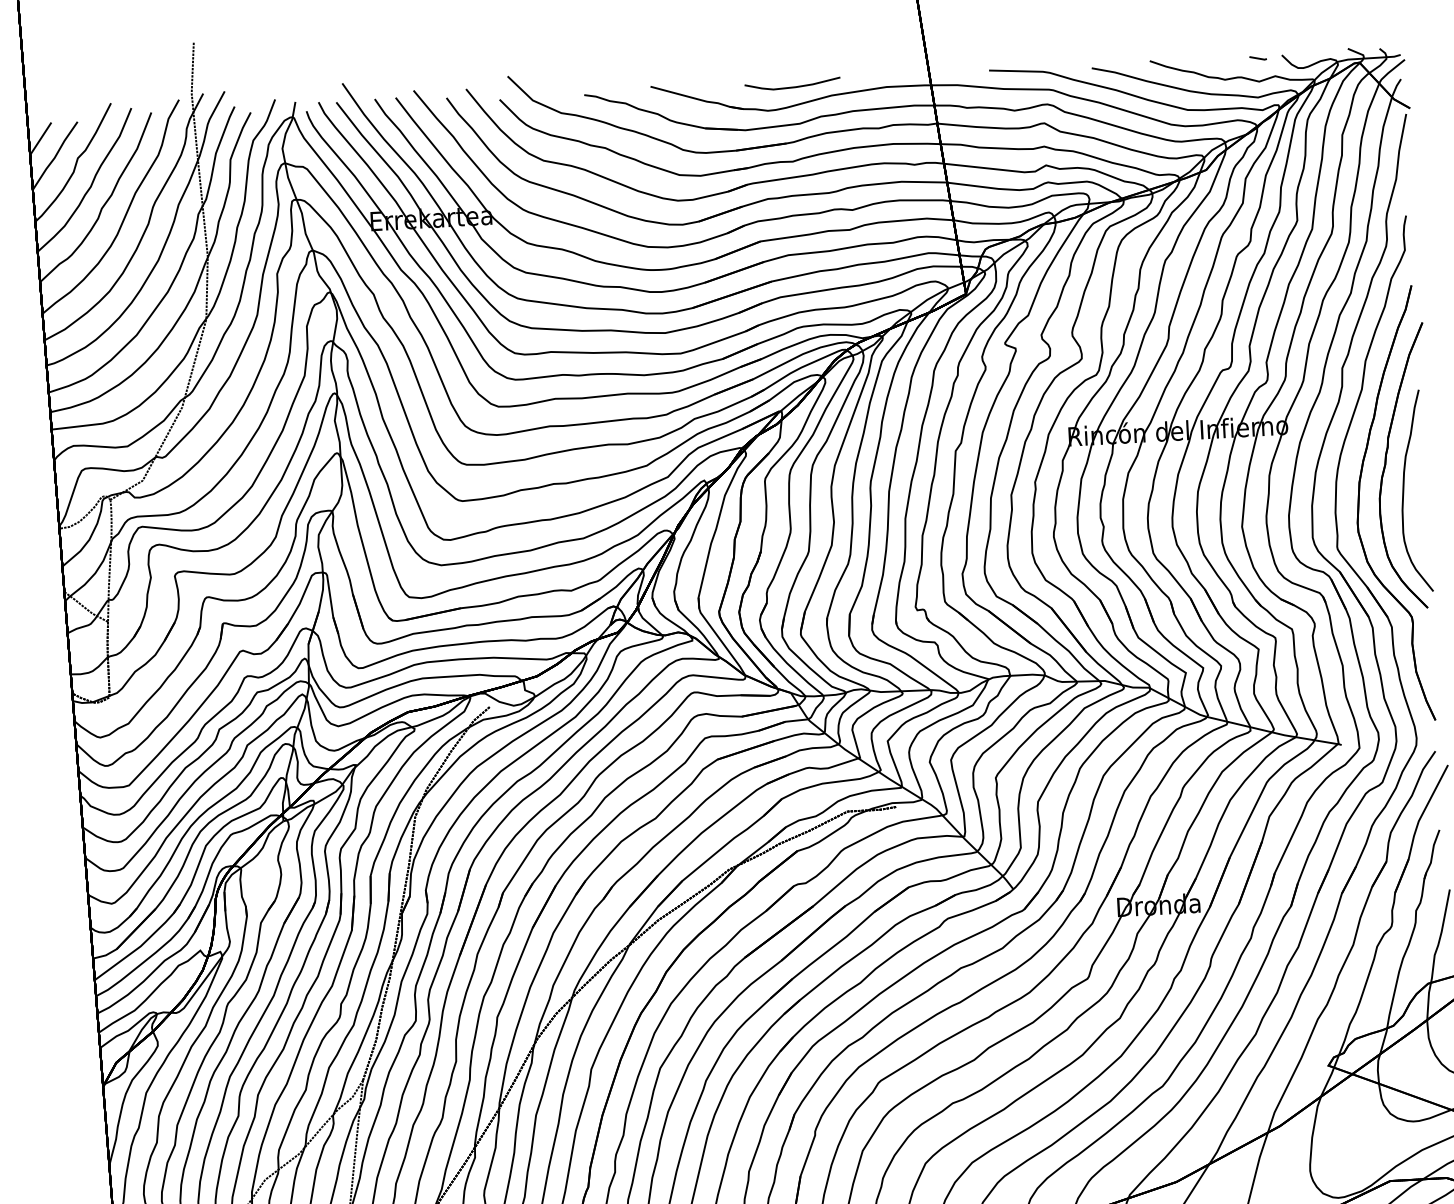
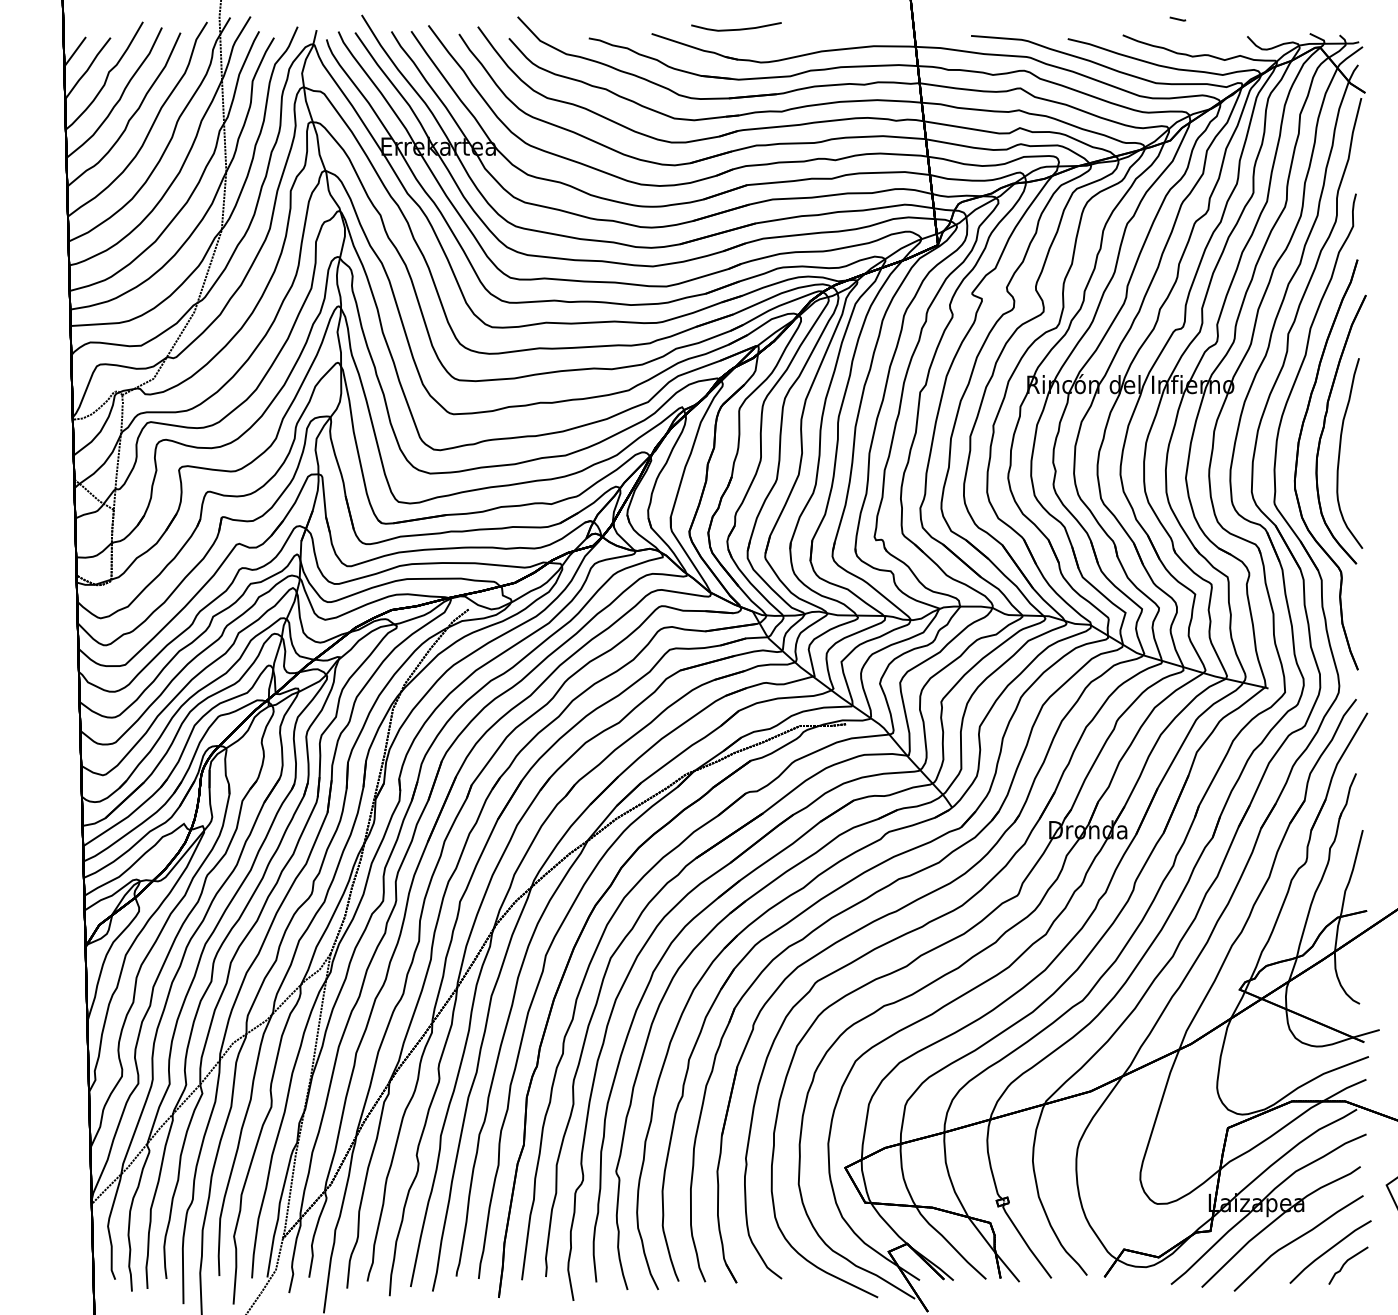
line: (1257, 57) -> (1177, 18), moved
curve: (793, 85) -> (737, 28), moved

